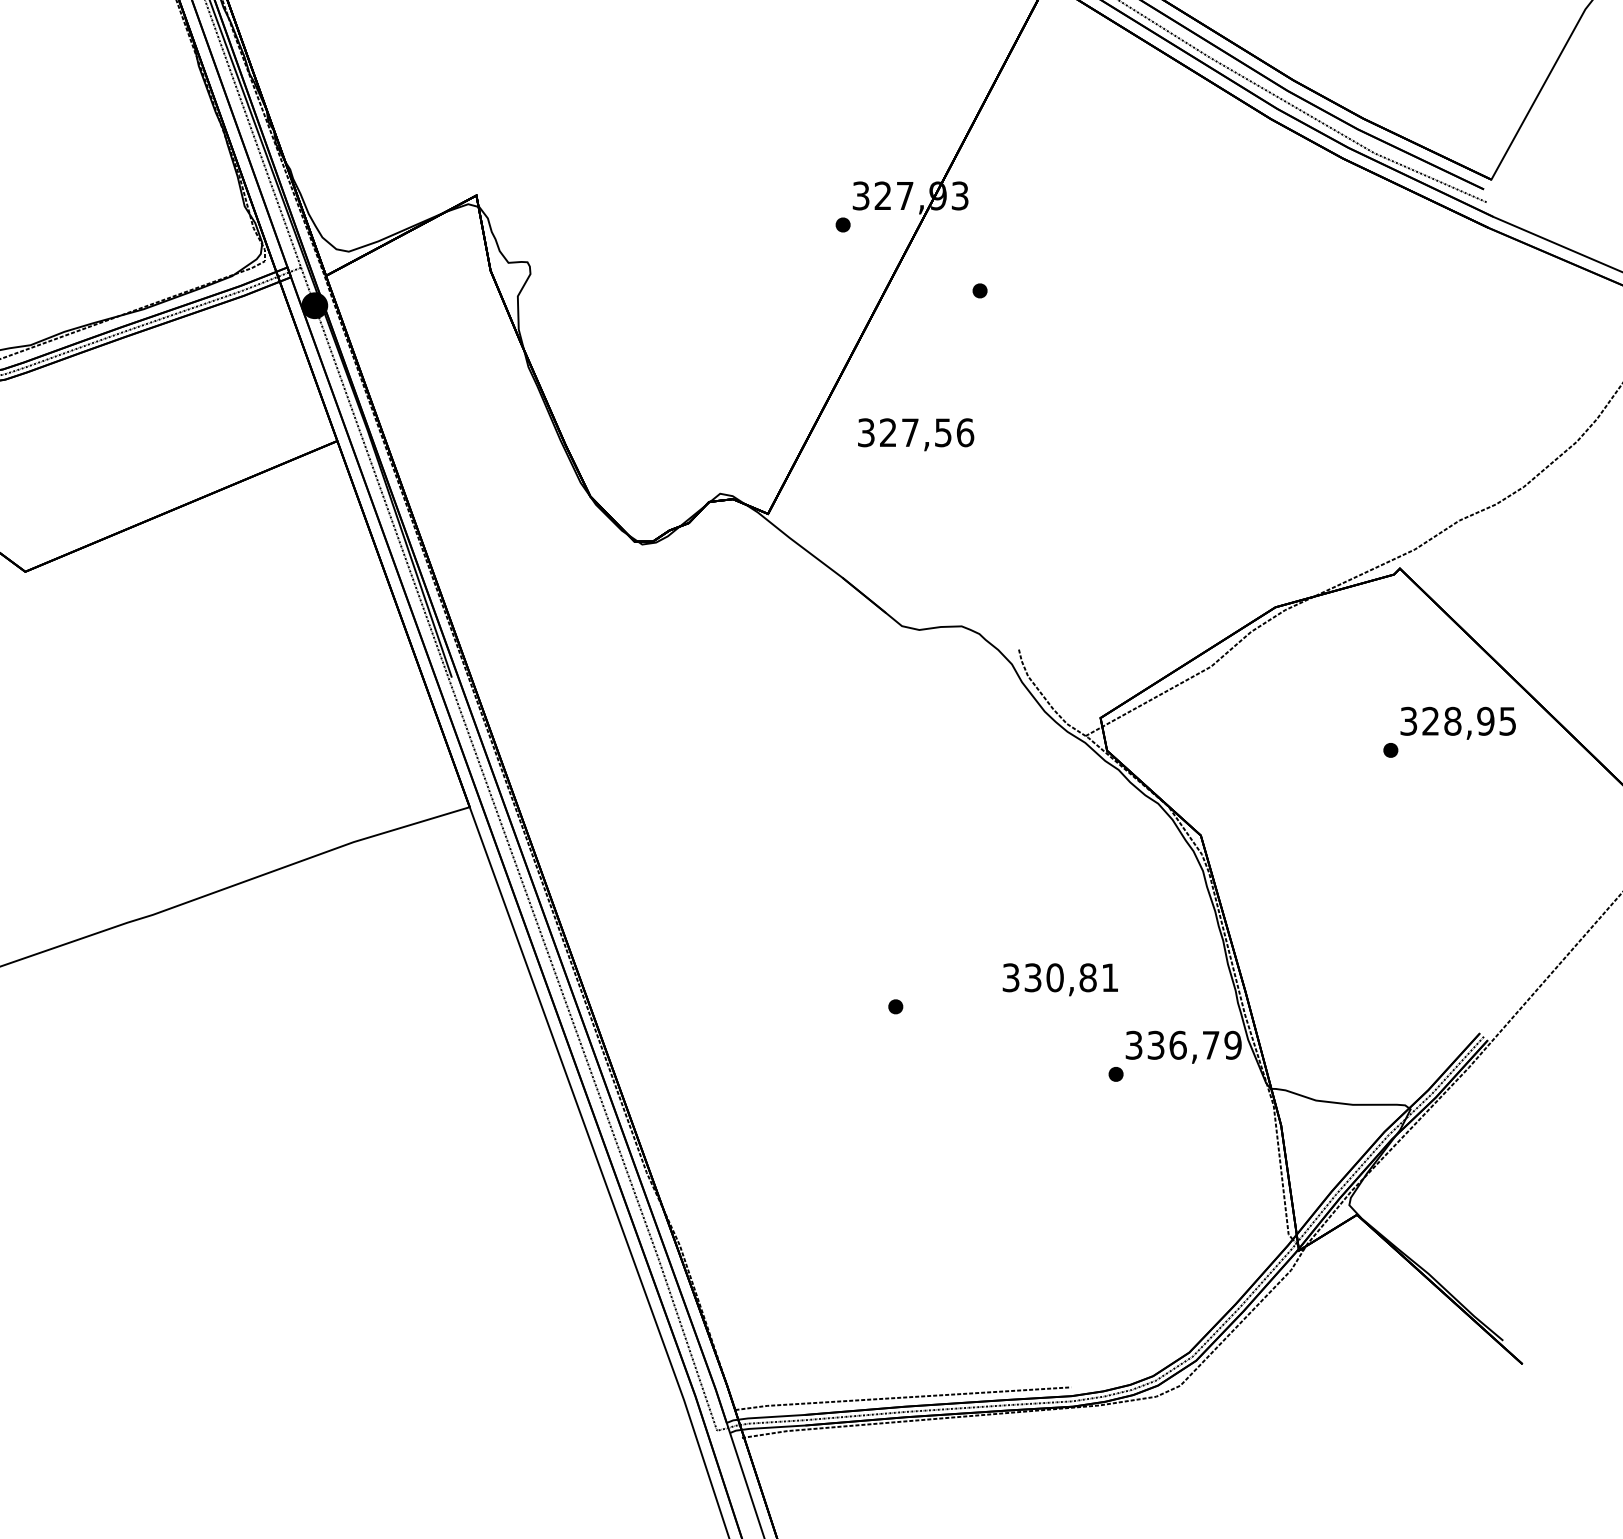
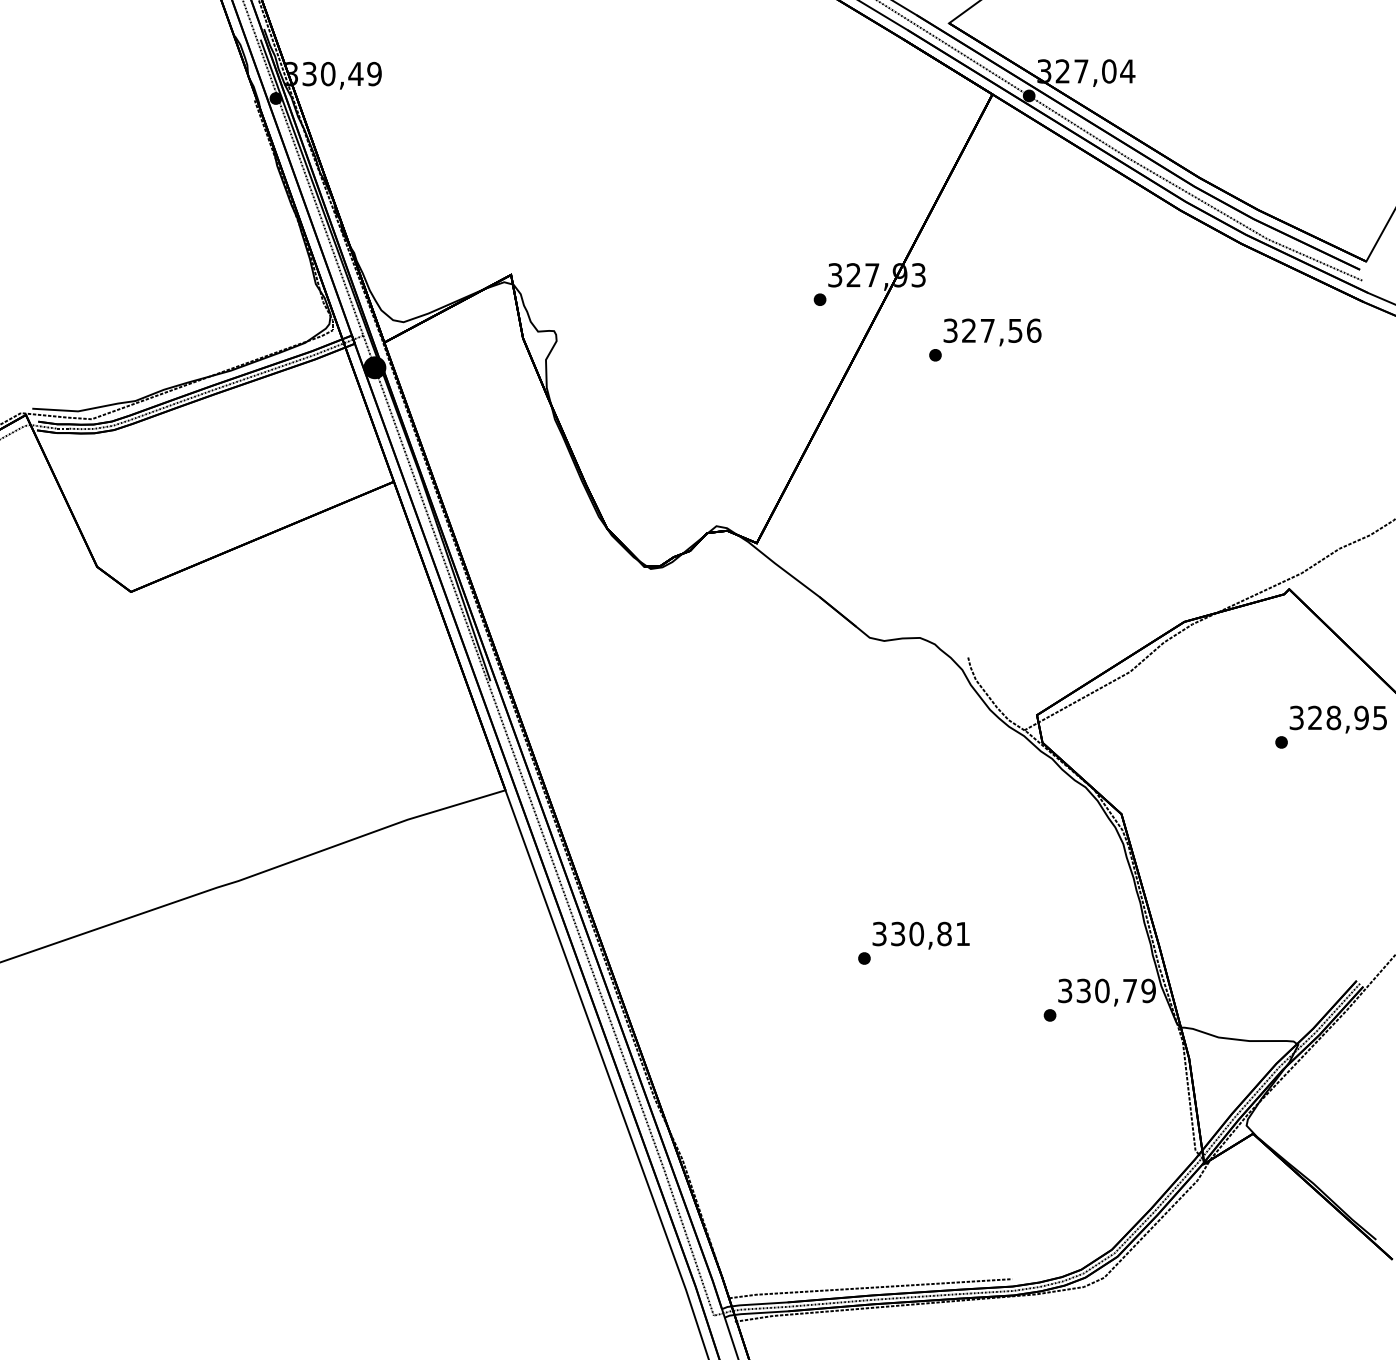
text: (916, 434) -> (992, 332), moved
text: (1059, 979) -> (920, 935), moved
text: (1178, 1044) -> (1102, 990), 336,79 -> 330,79

